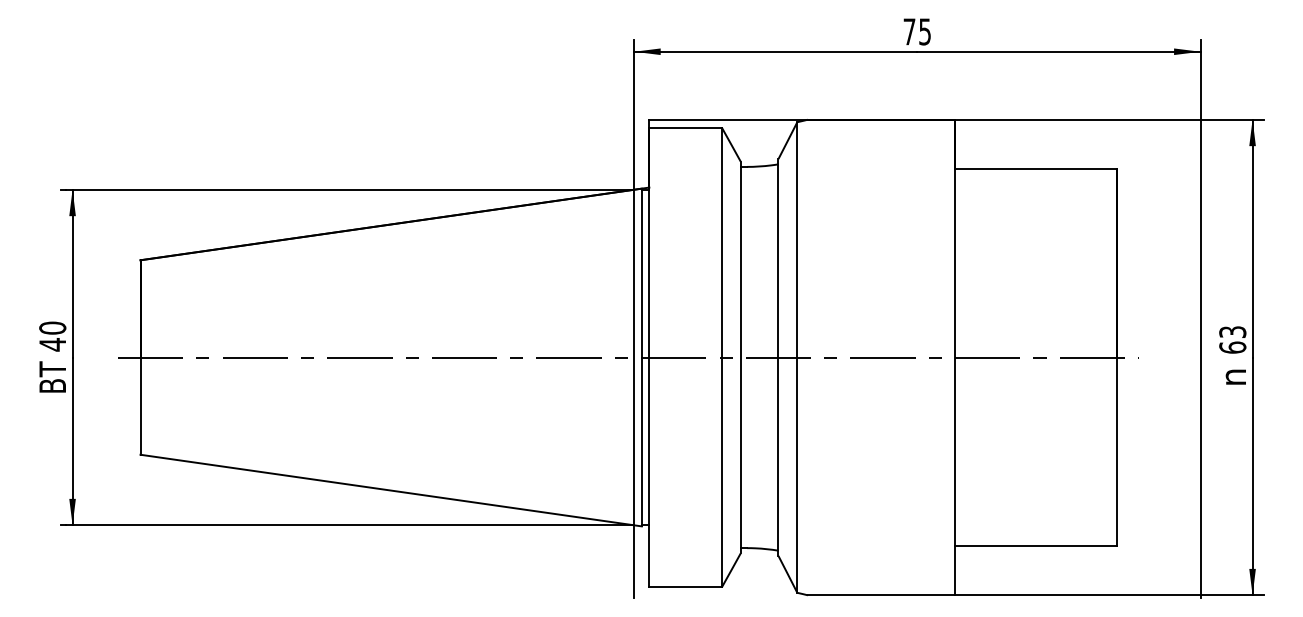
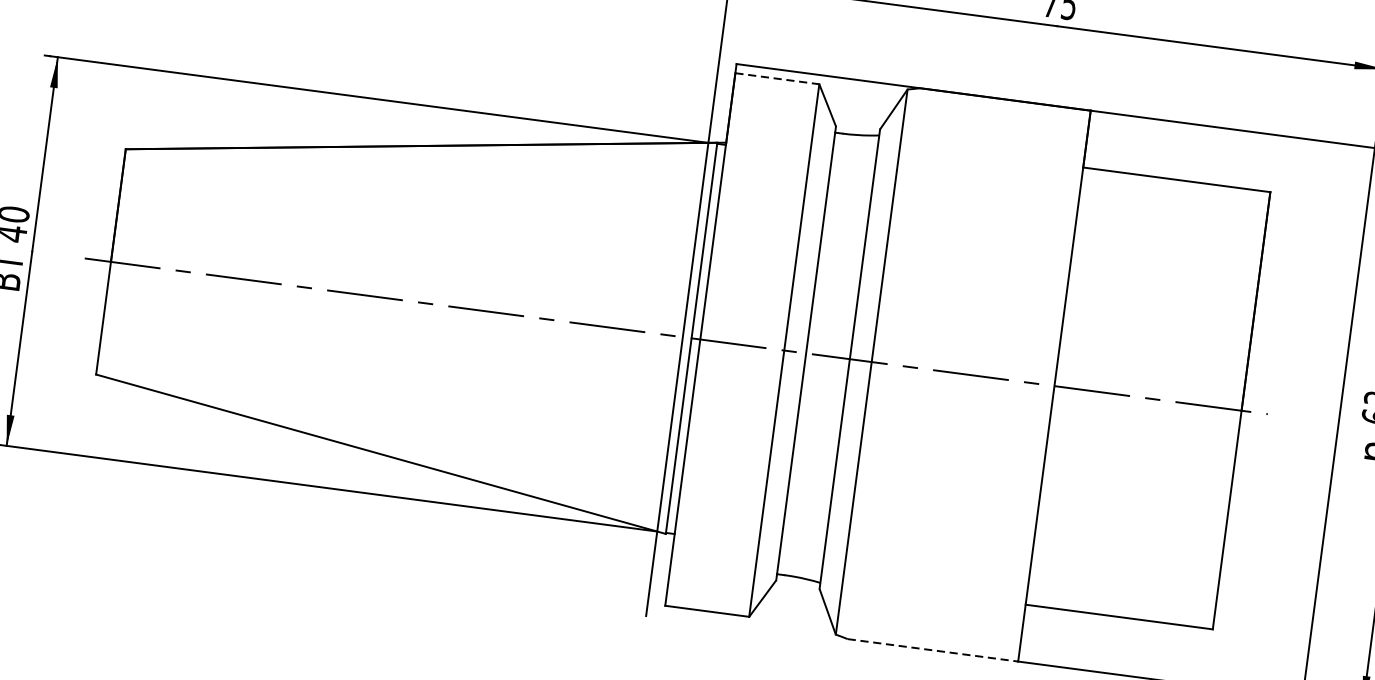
line: (686, 127) -> (778, 78), solid -> dashed
line: (881, 595) -> (932, 650), solid -> dashed

